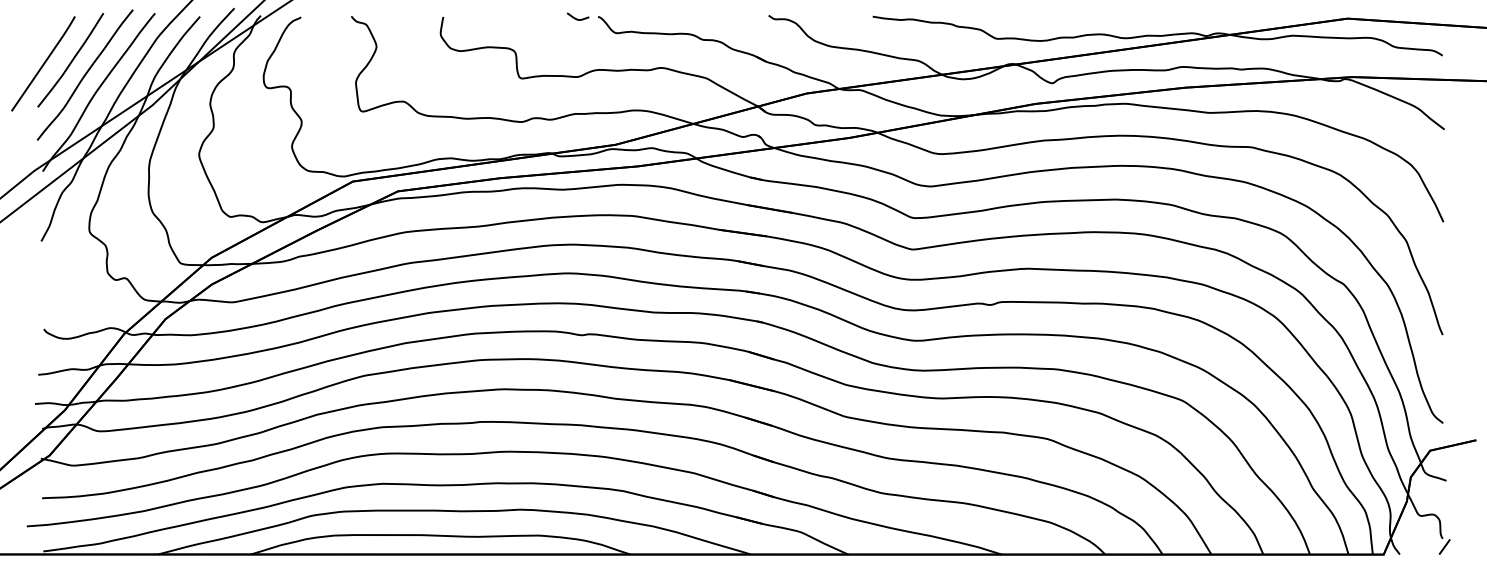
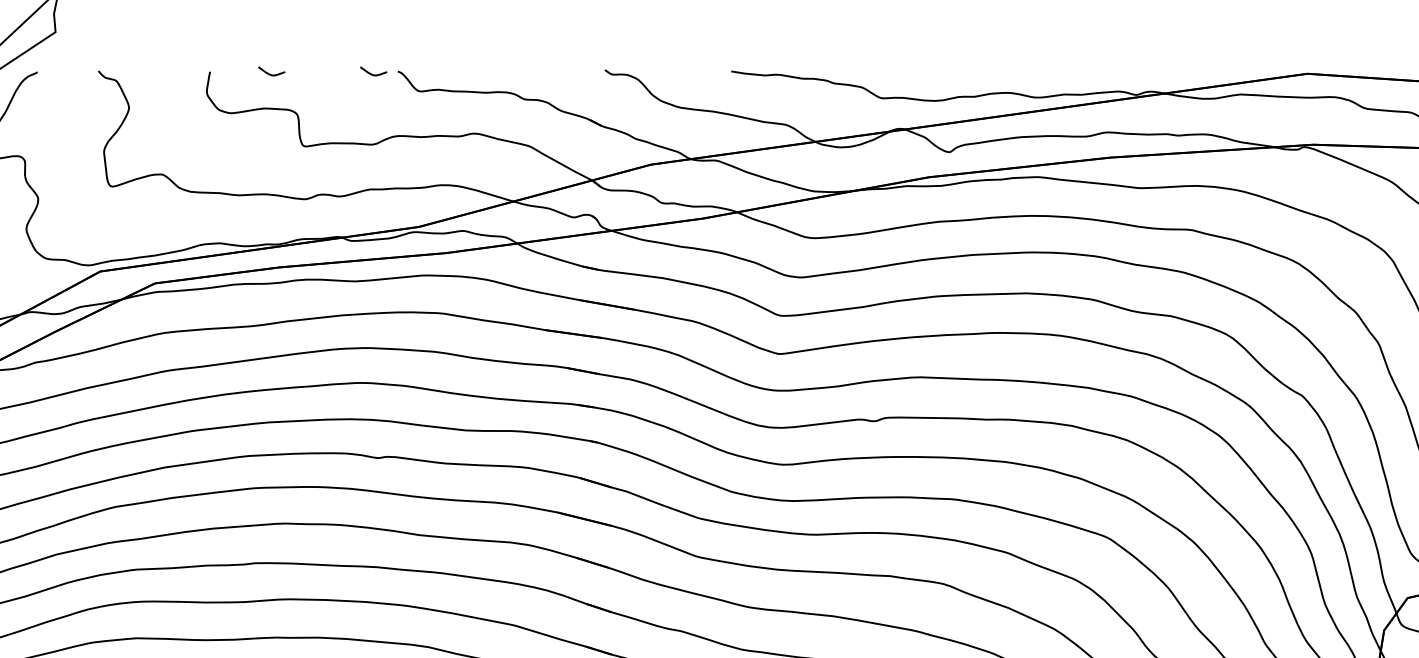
curve: (493, 18) -> (270, 73), added

